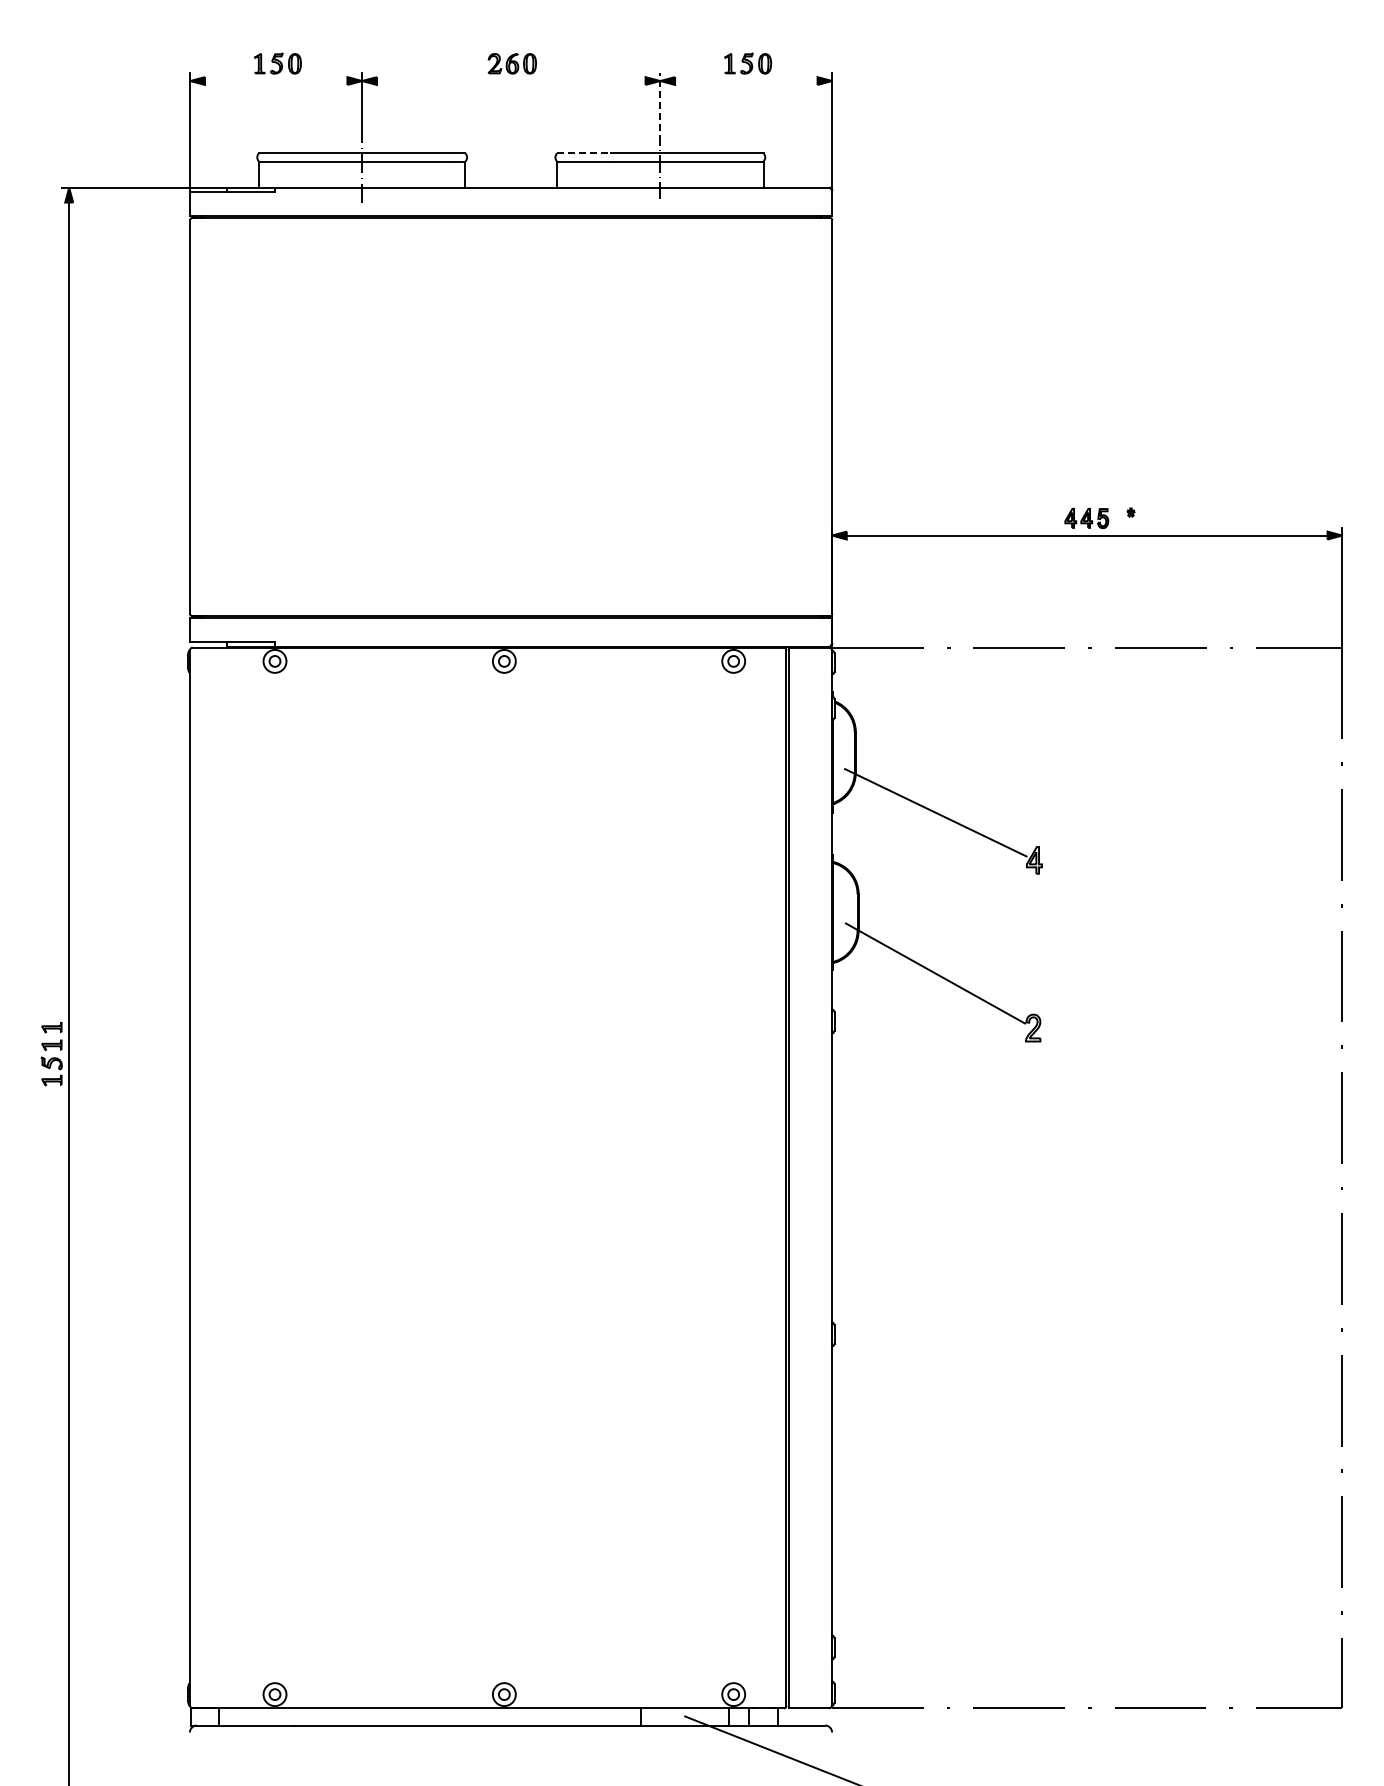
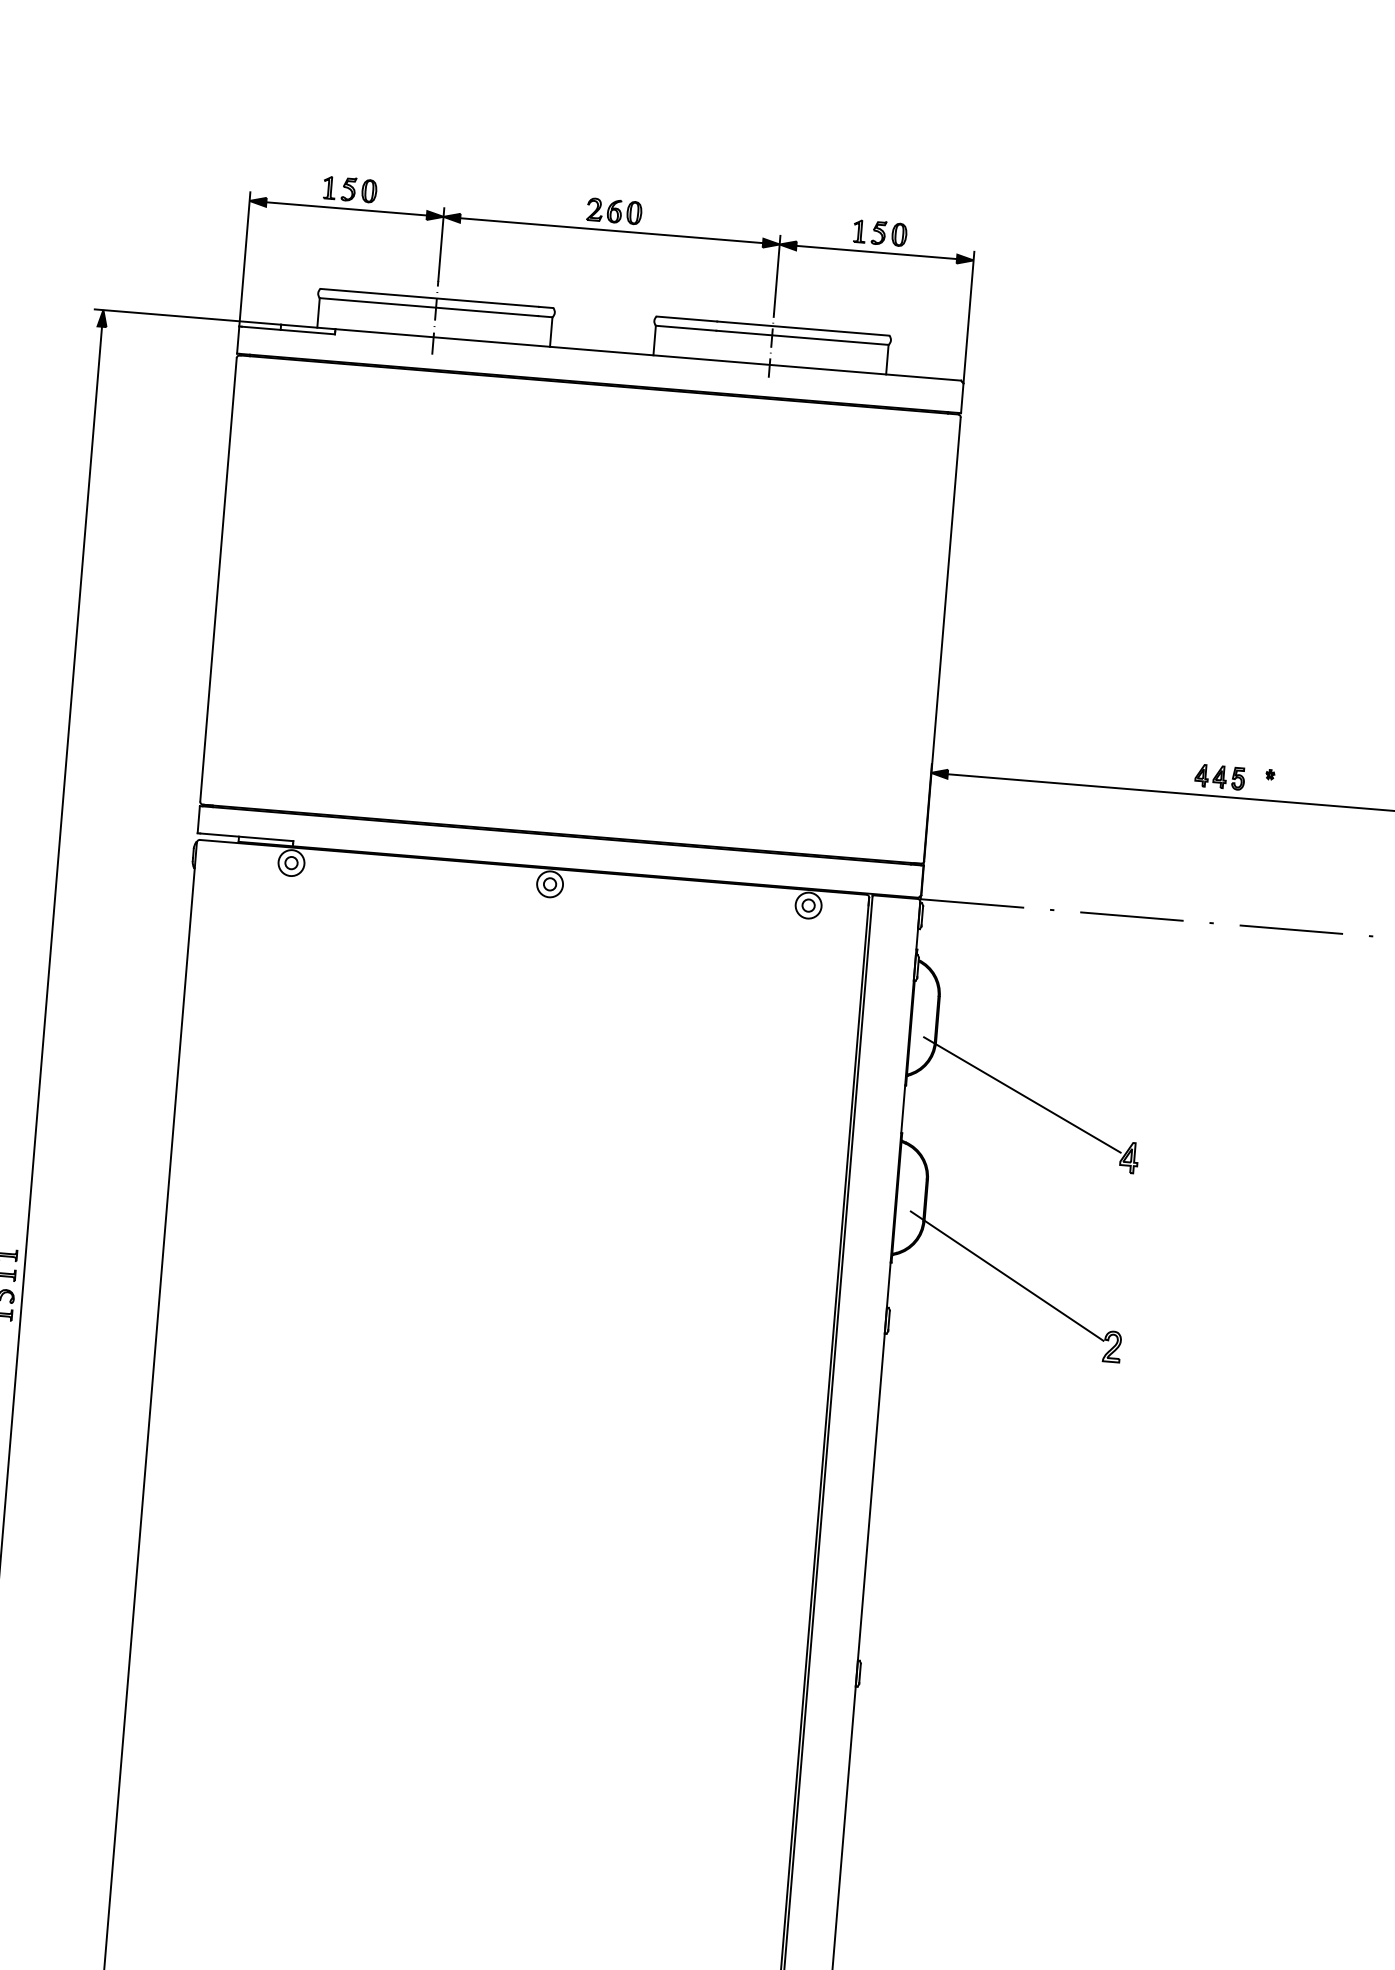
line: (275, 81) -> (345, 209), added
line: (511, 81) -> (611, 231), added
line: (746, 81) -> (876, 253), added
line: (660, 107) -> (777, 274), dashed -> solid
line: (583, 153) -> (686, 319), dashed -> solid

